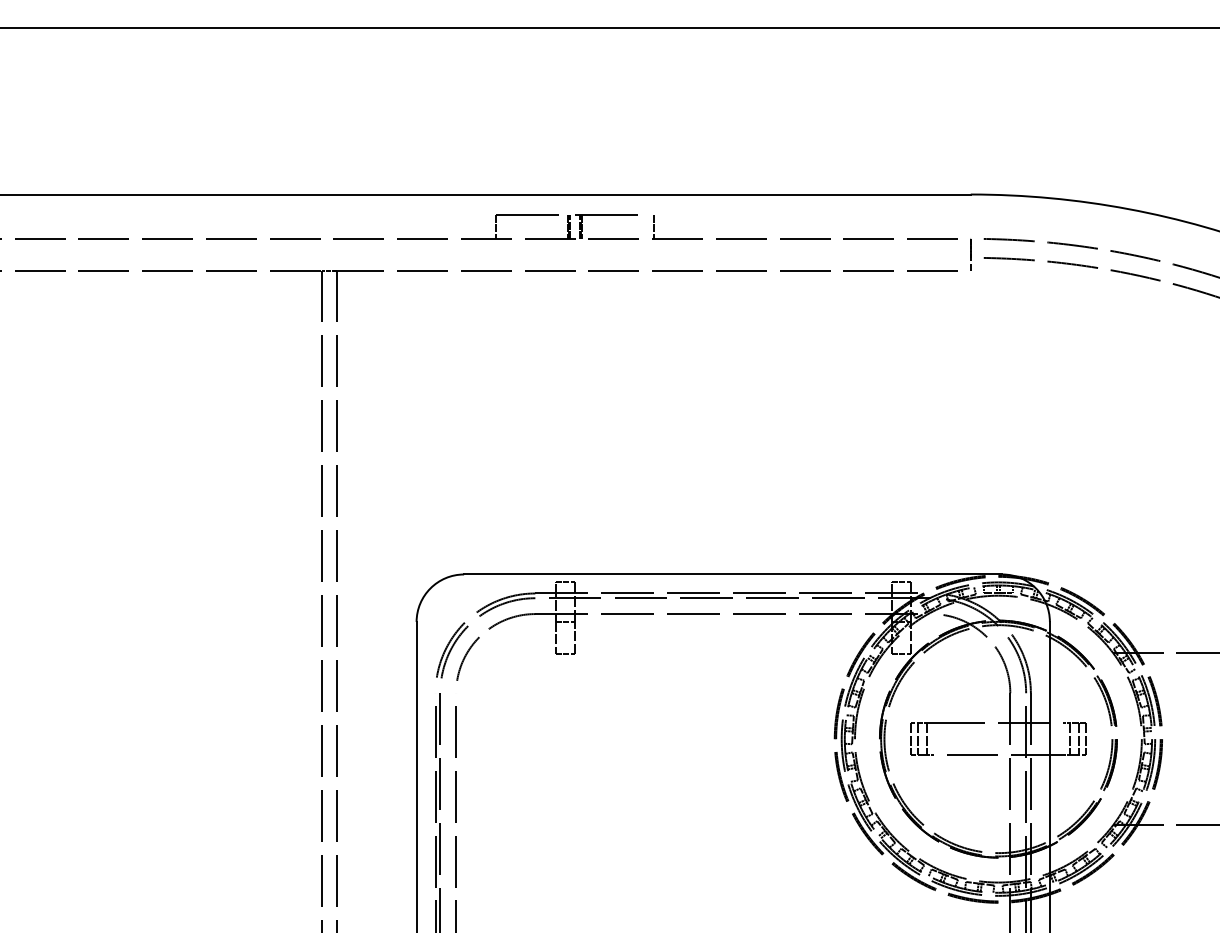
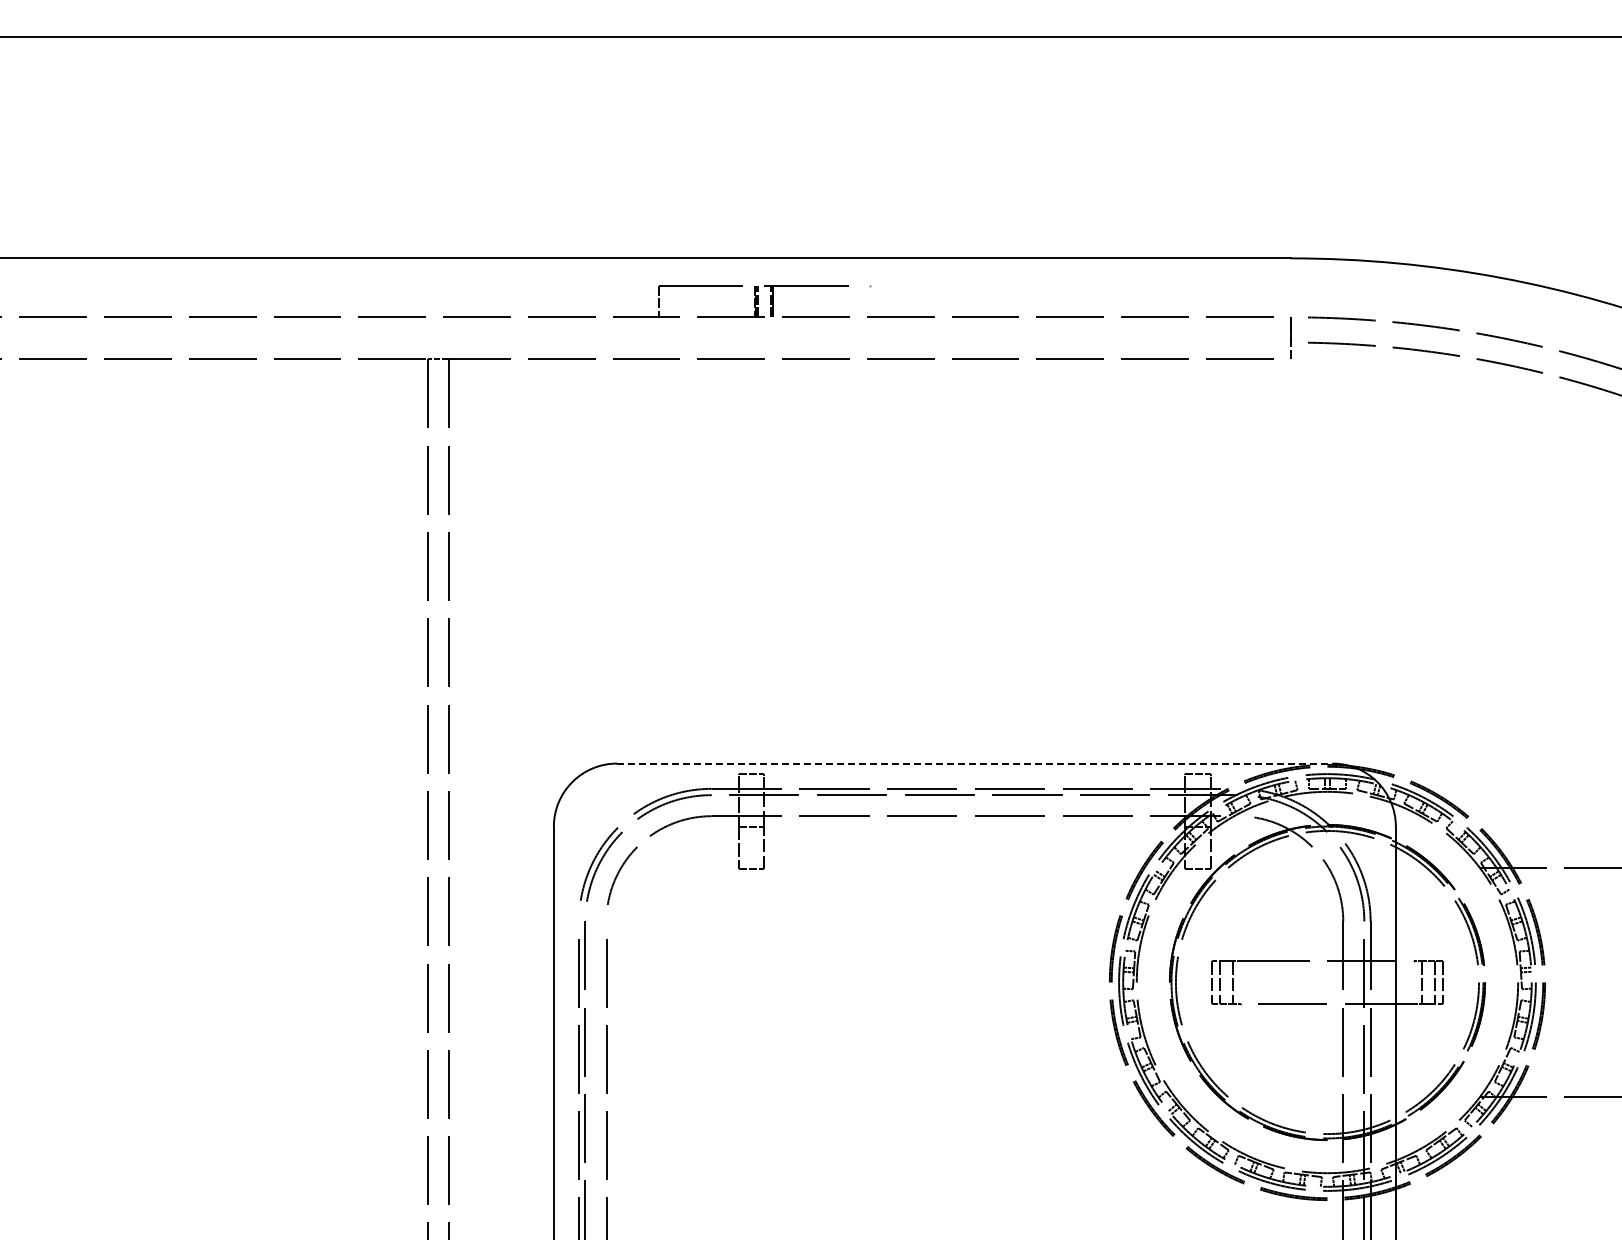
line: (653, 226) -> (869, 301), removed
line: (732, 574) -> (974, 763), solid -> dashed

